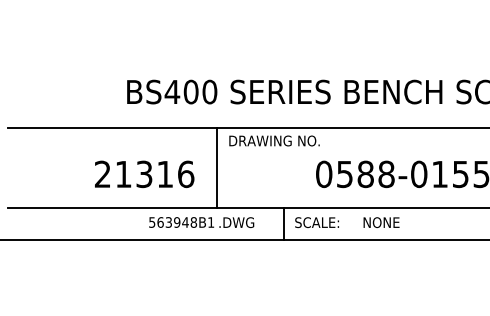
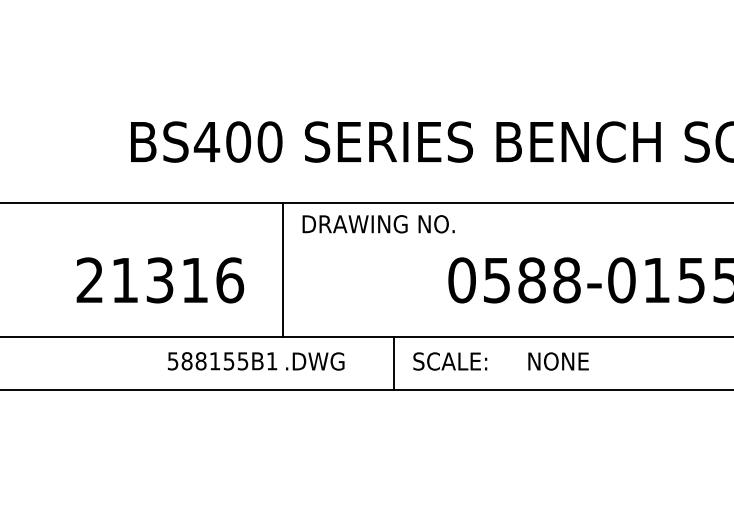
text: (177, 222) -> (215, 361), 563948B1 -> 588155B1

